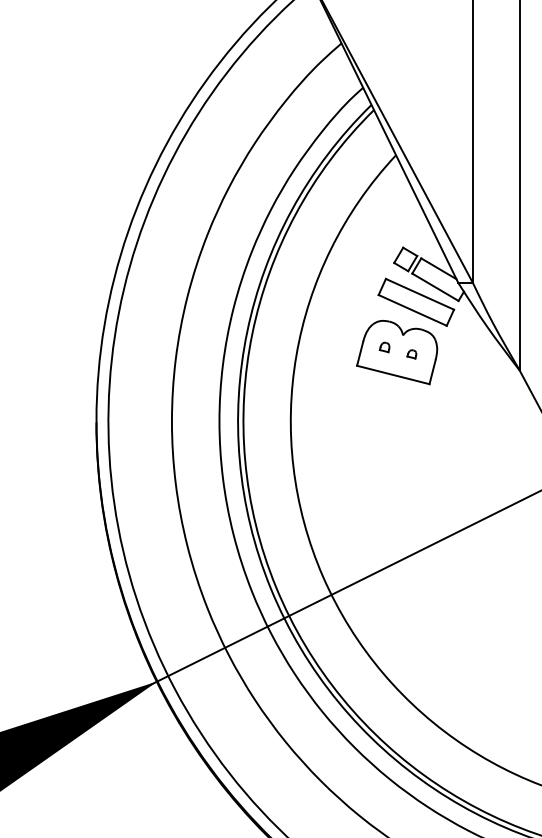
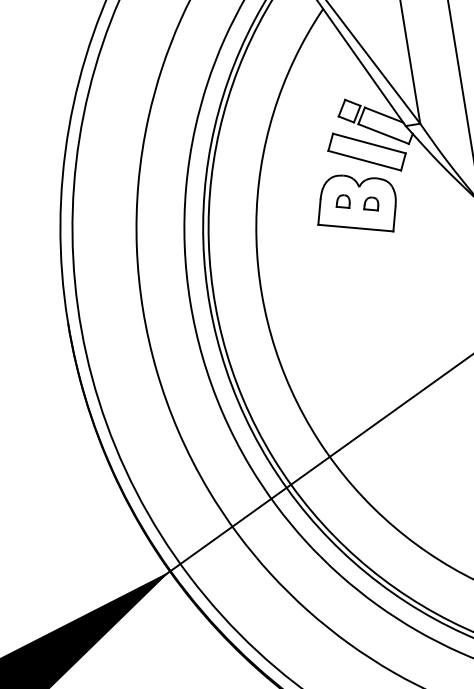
part: (384, 347) -> (342, 202), size x1.43
part: (411, 354) -> (370, 204), size x1.67

